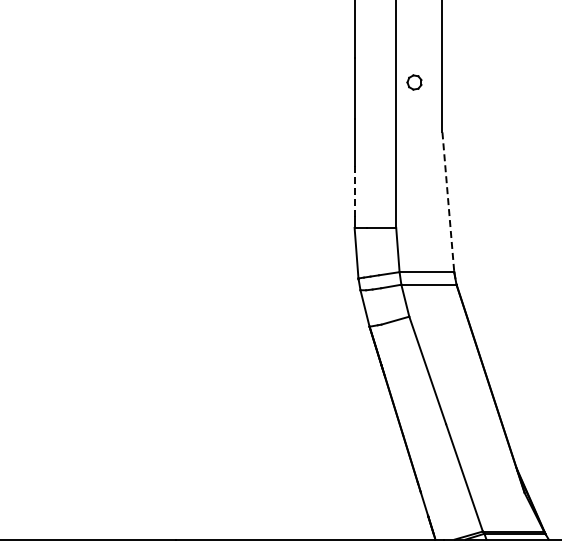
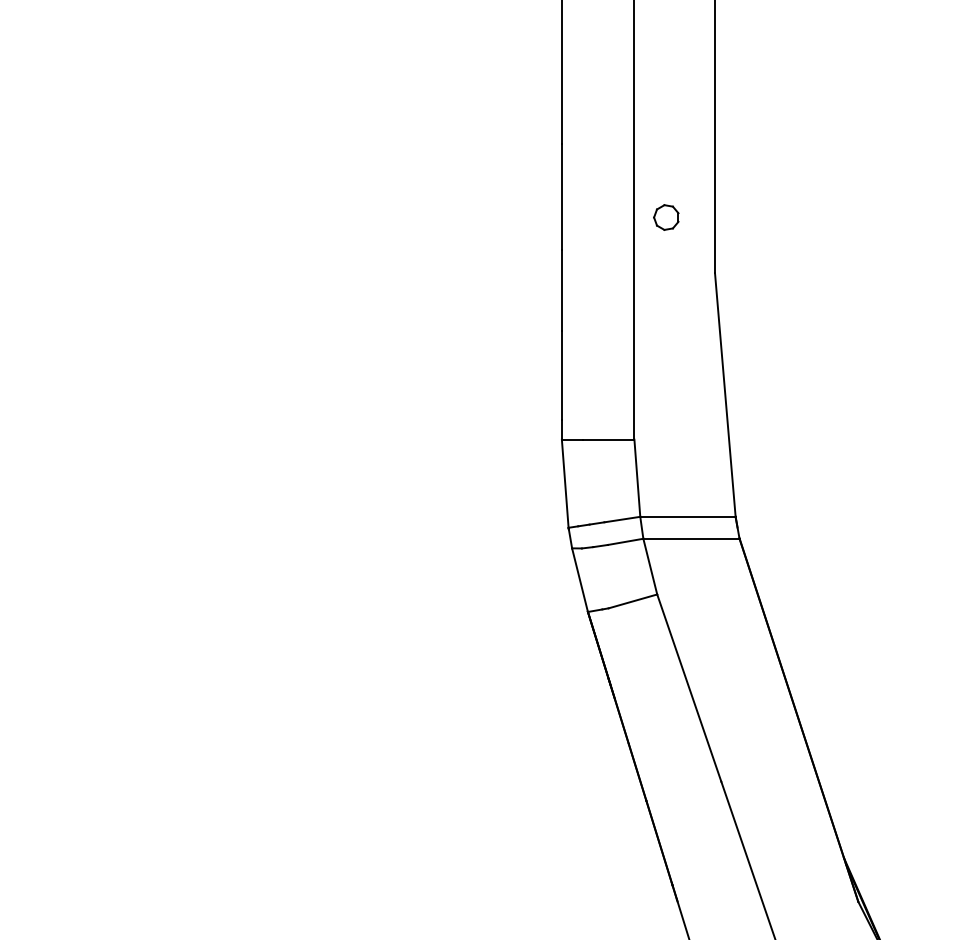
part: (414, 82) -> (666, 217), moved
line: (354, 191) -> (561, 376), dashed -> solid
line: (448, 202) -> (725, 395), dashed -> solid

